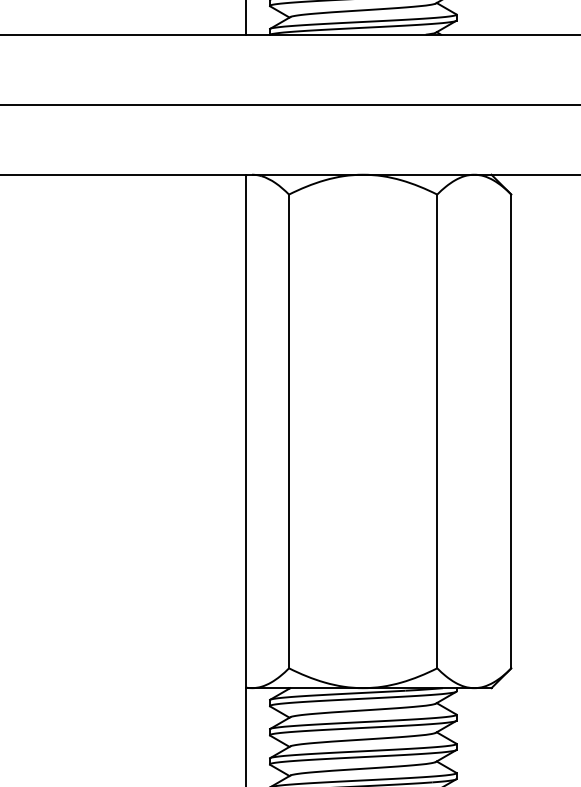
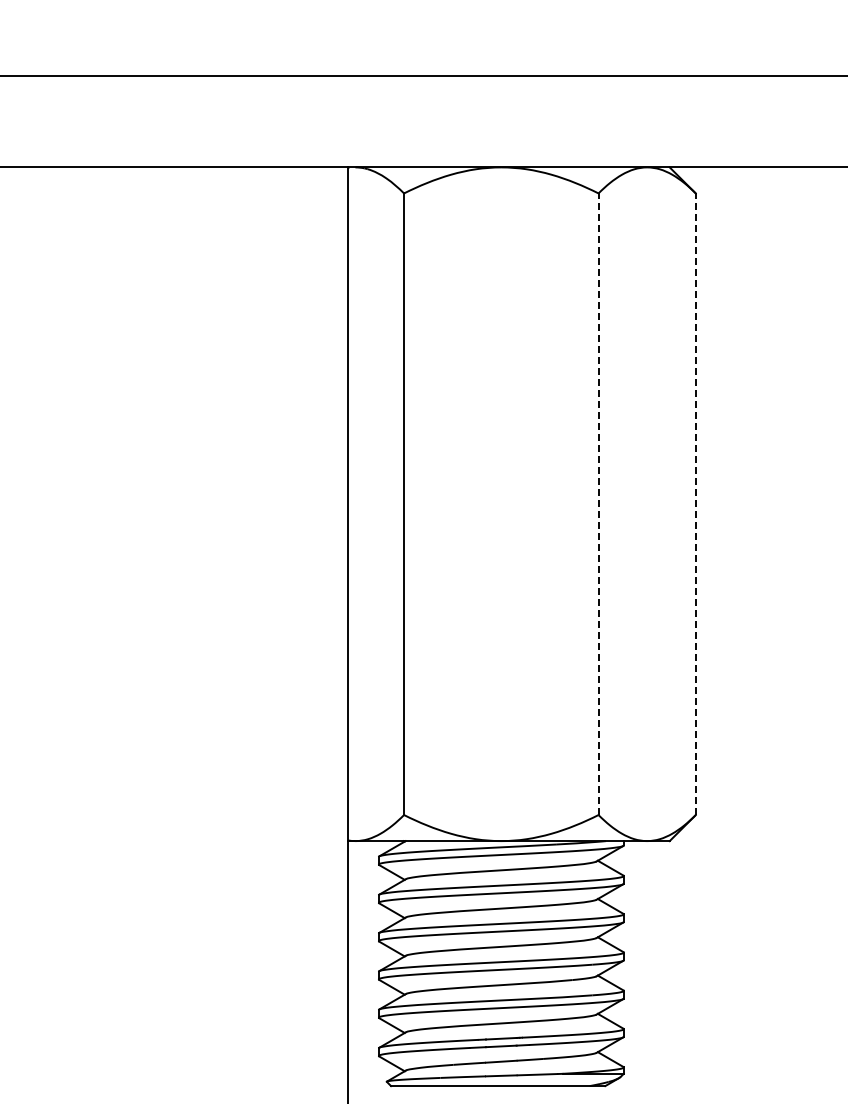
line: (437, 431) -> (598, 504), solid -> dashed
line: (511, 431) -> (695, 504), solid -> dashed

